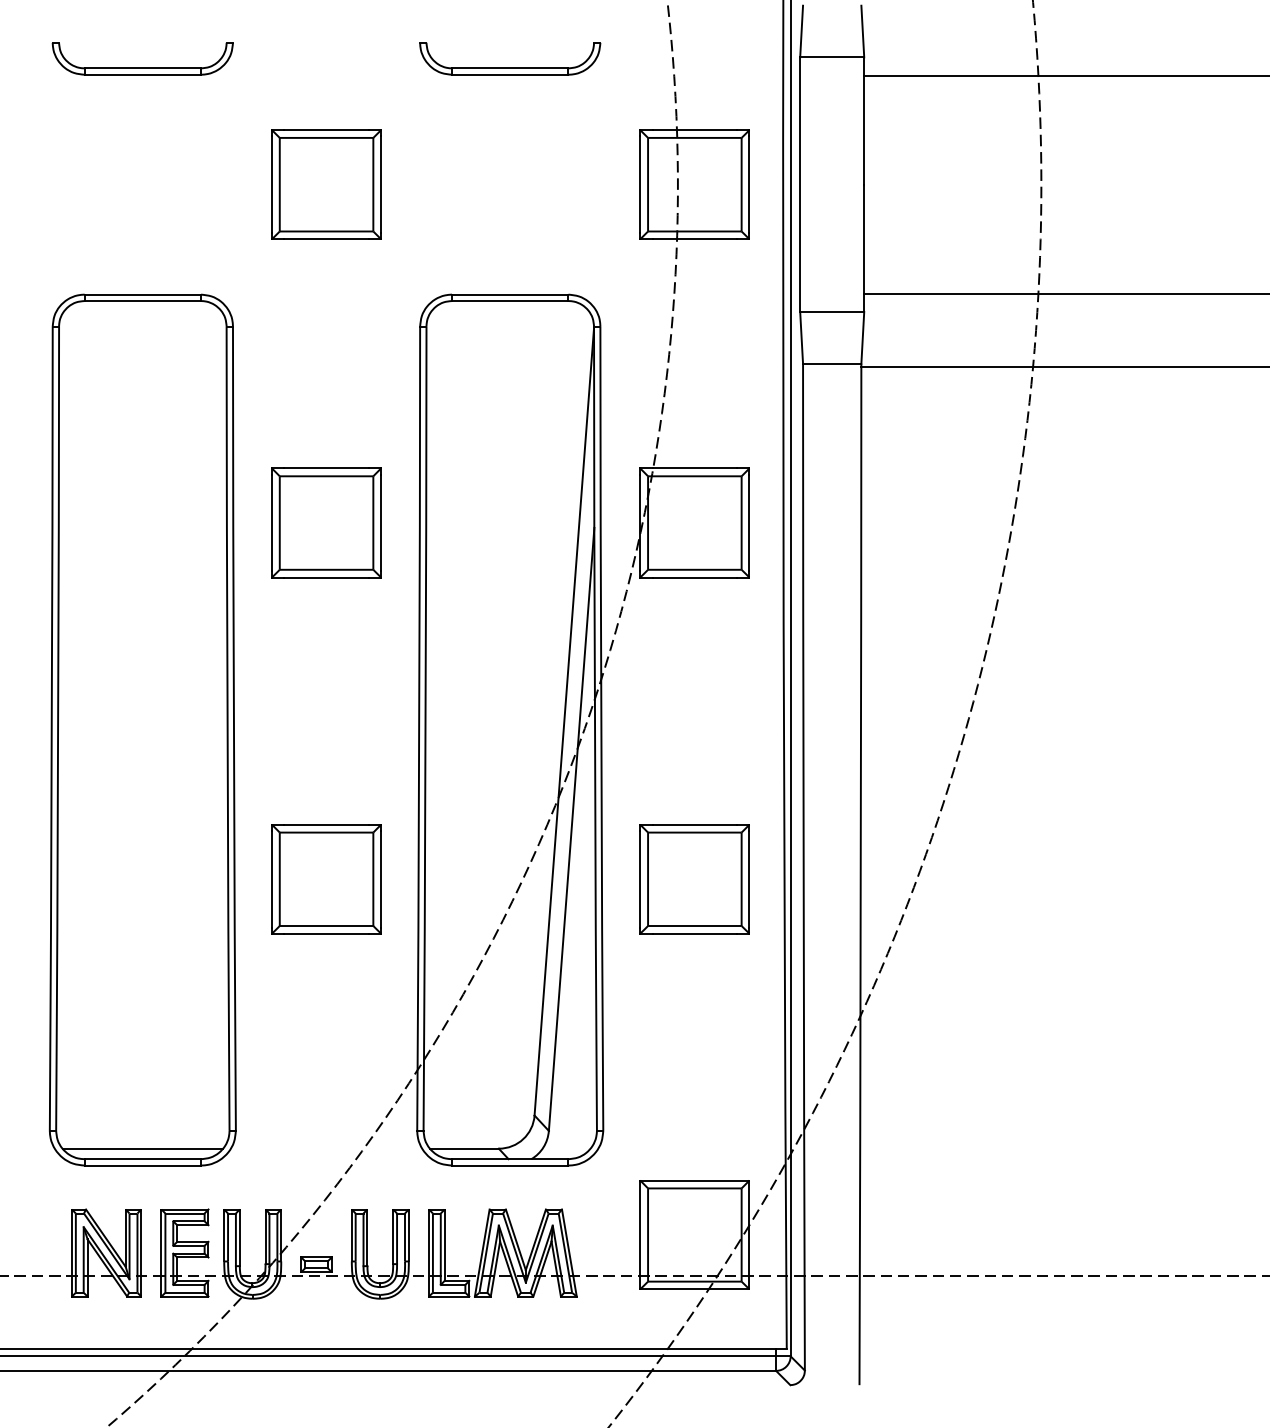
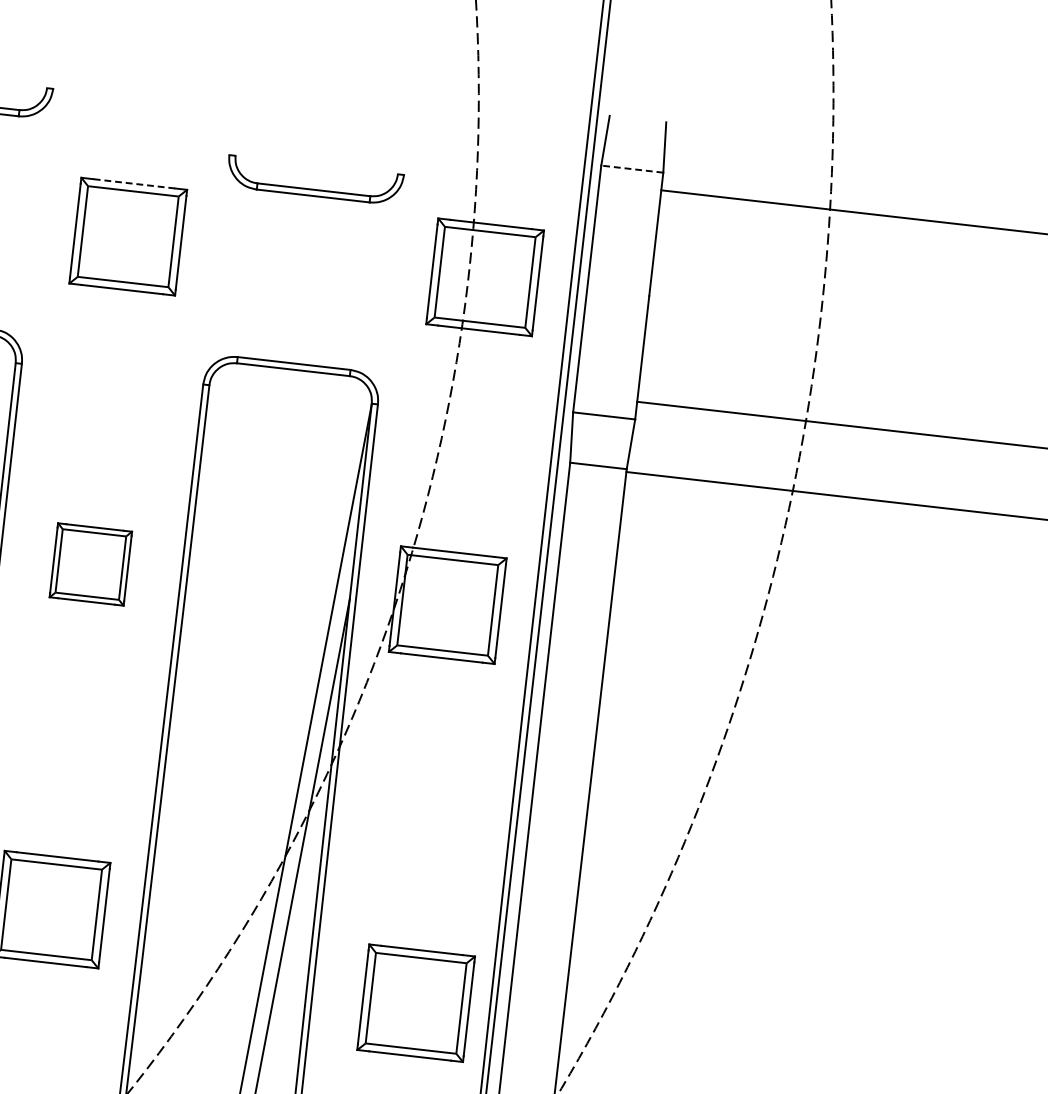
line: (831, 57) -> (631, 169), solid -> dashed
part: (510, 67) -> (314, 188), moved
line: (326, 130) -> (134, 184), solid -> dashed
part: (326, 522) -> (90, 564), size x0.7
part: (694, 879) -> (415, 1003), moved

